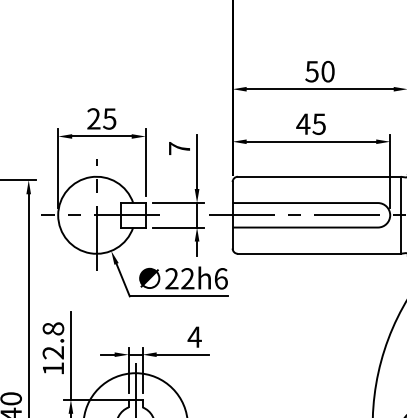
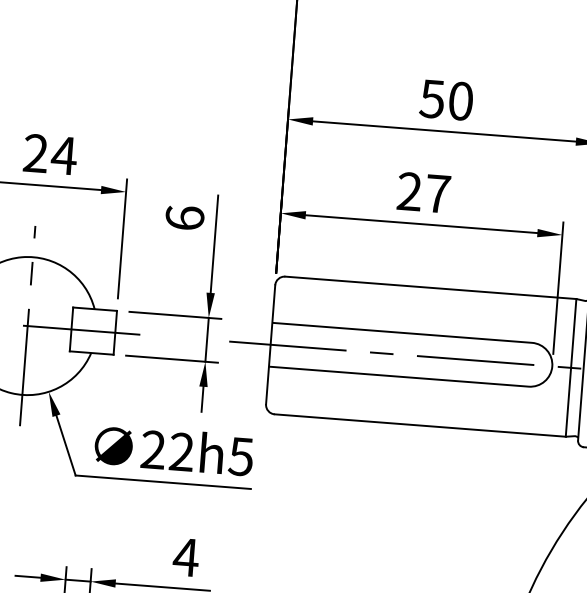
text: (109, 118) -> (63, 154), 25 -> 24
text: (310, 124) -> (422, 193), 45 -> 27
text: (179, 147) -> (184, 216), 7 -> 6
text: (220, 278) -> (240, 456), 22h6 -> 22h5

